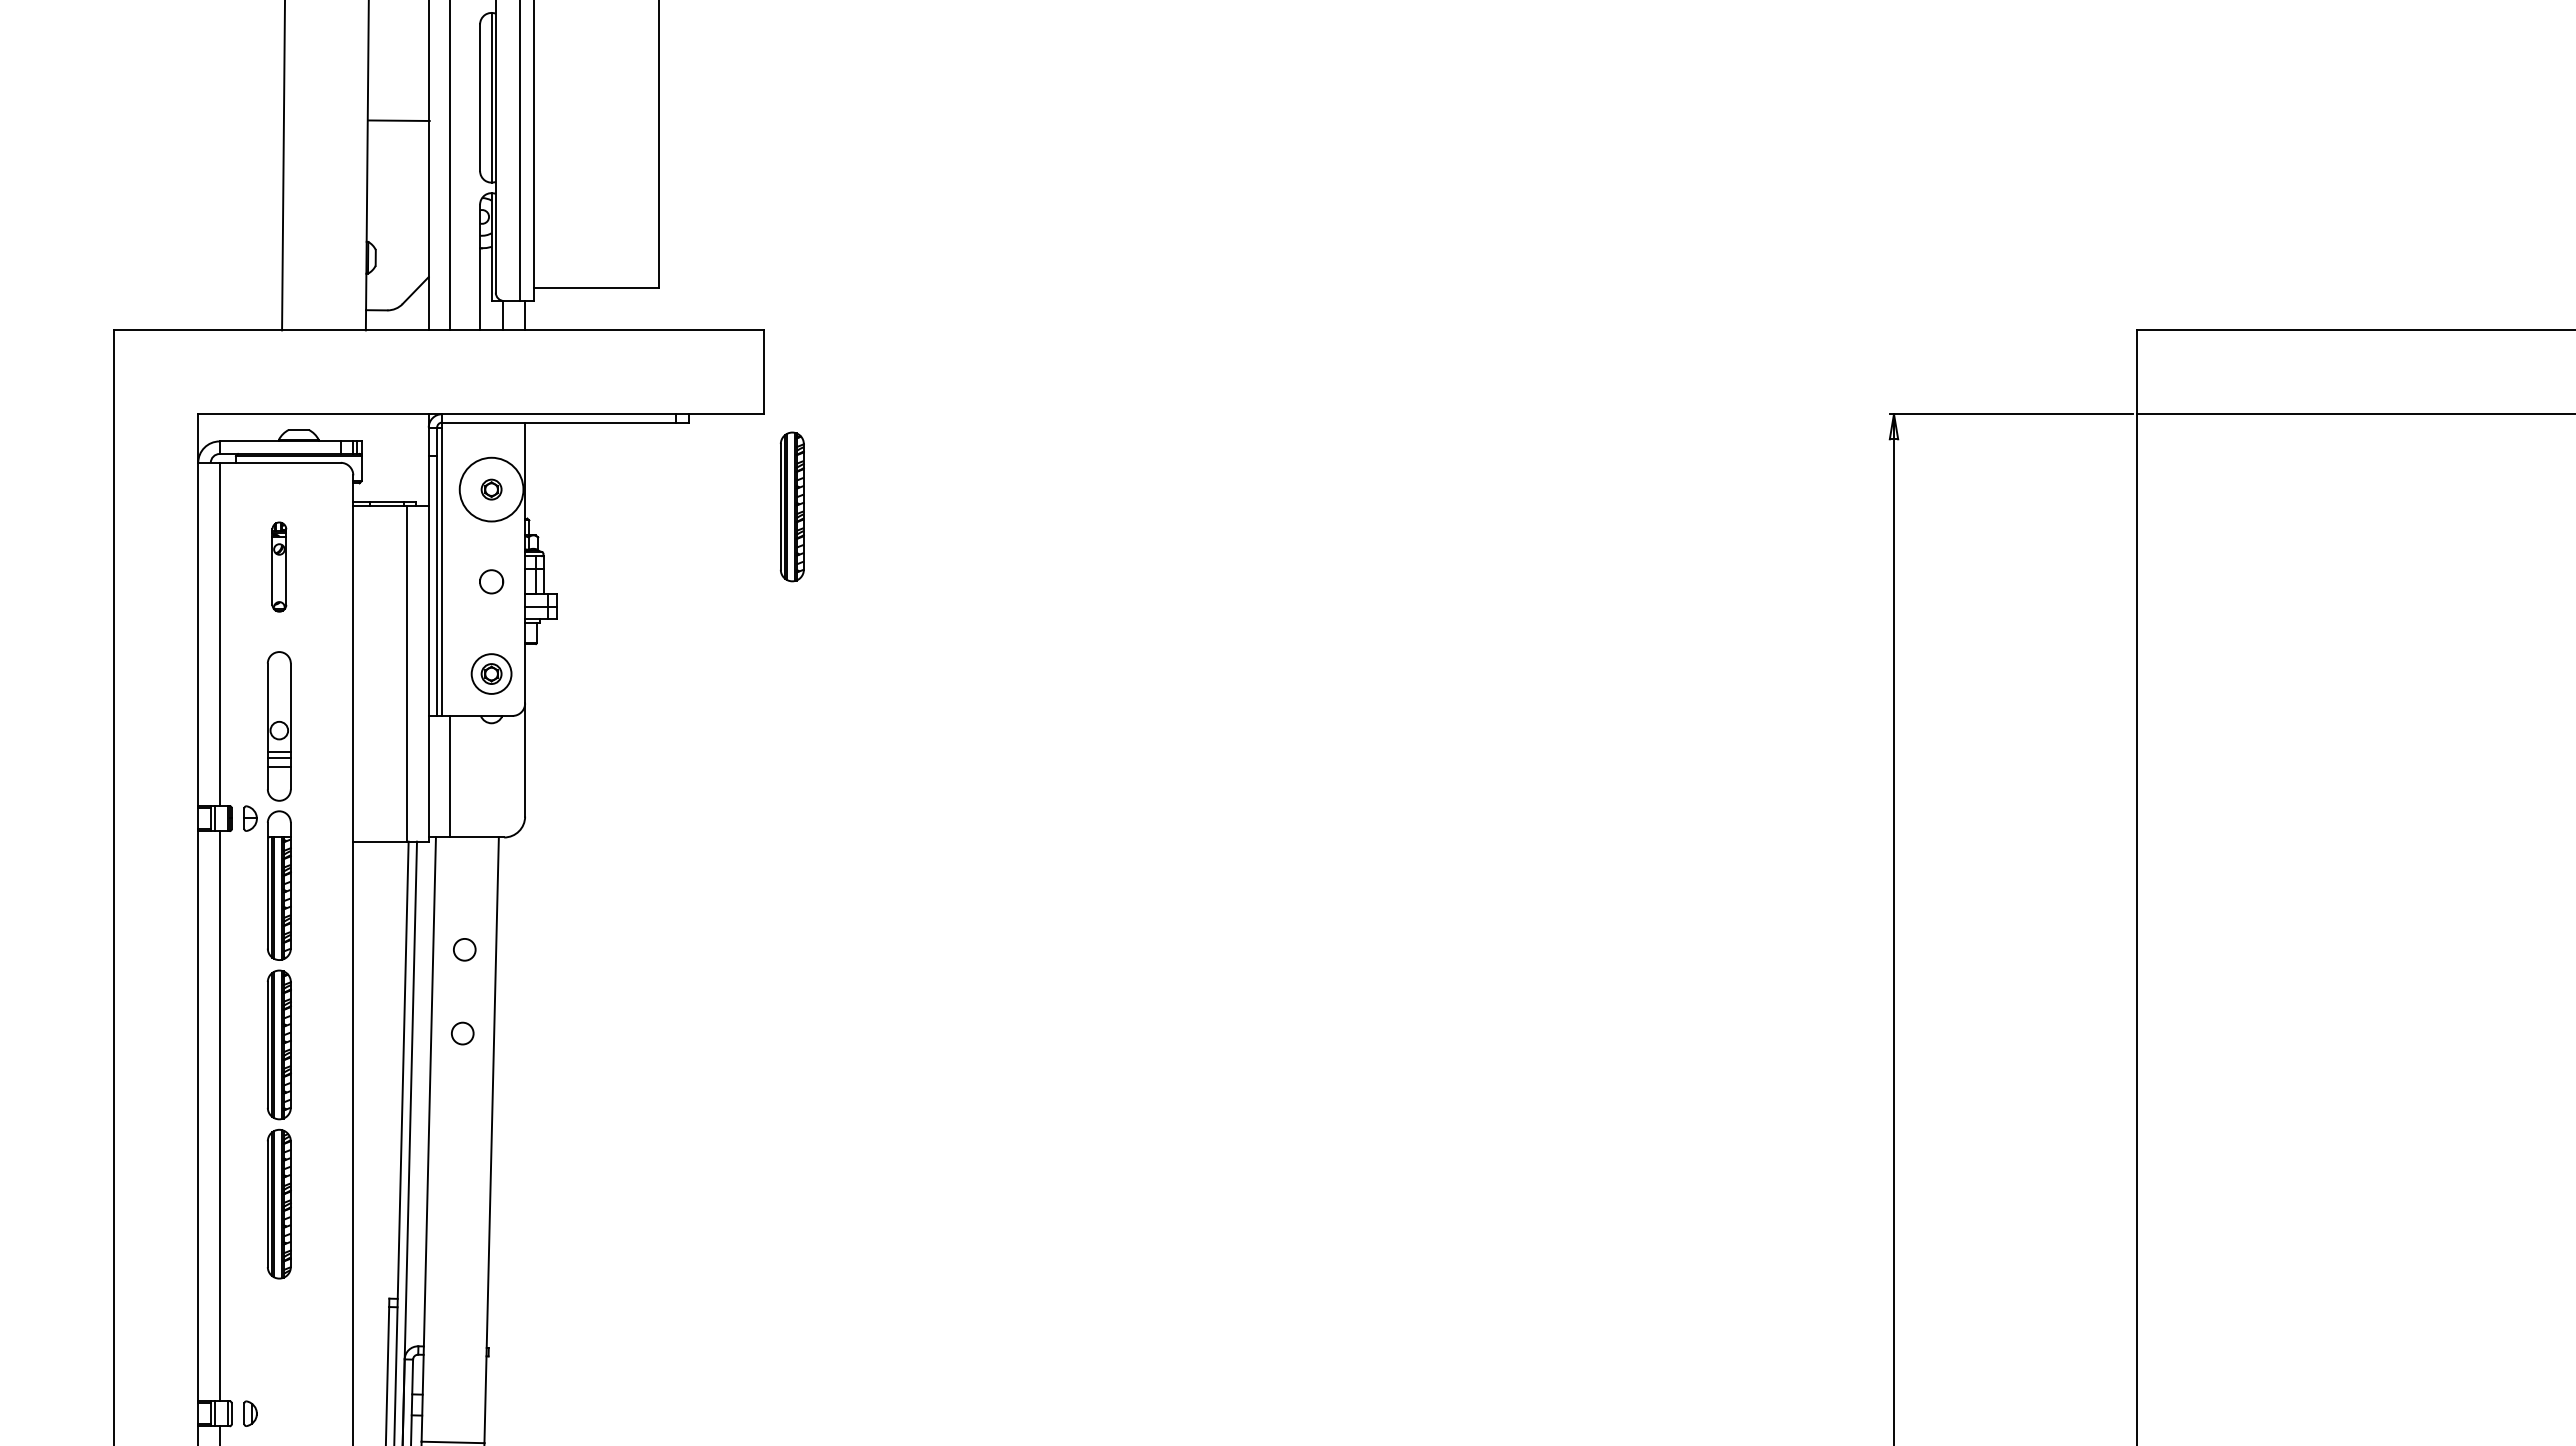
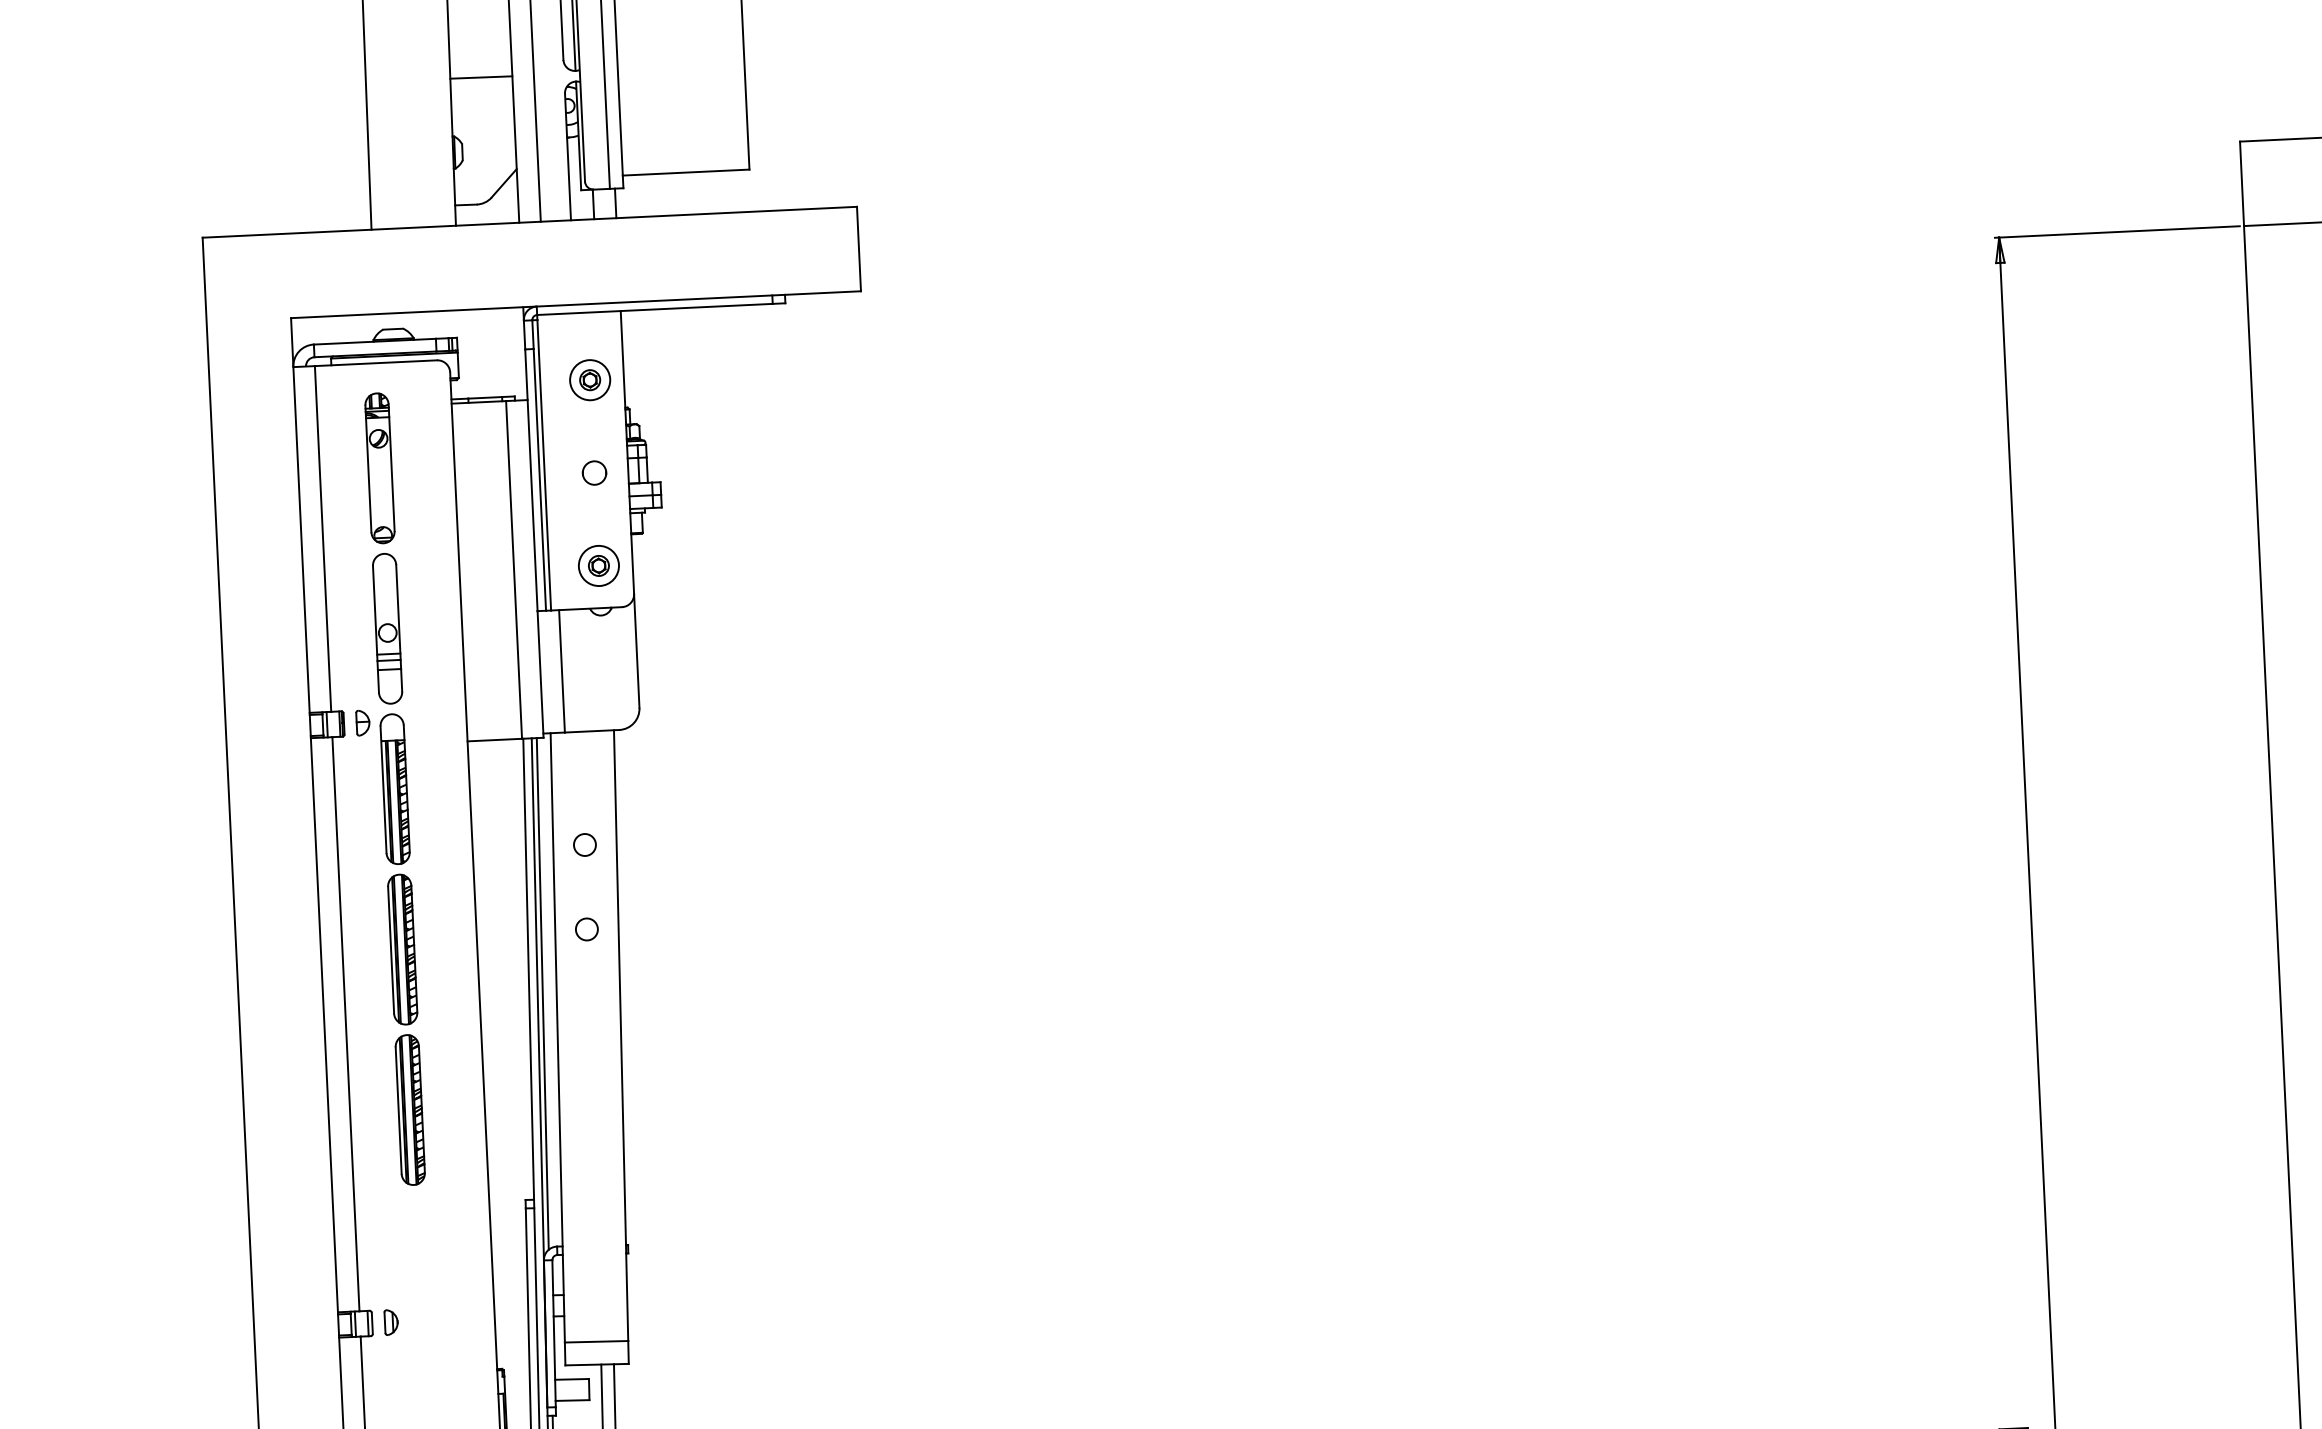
line: (398, 120) -> (480, 77), moved
circle: (491, 489) -> (590, 380), size x0.62
part: (792, 506) -> (894, 382), removed
part: (279, 566) -> (380, 467), size x1.67
line: (415, 1095) -> (542, 994), added

